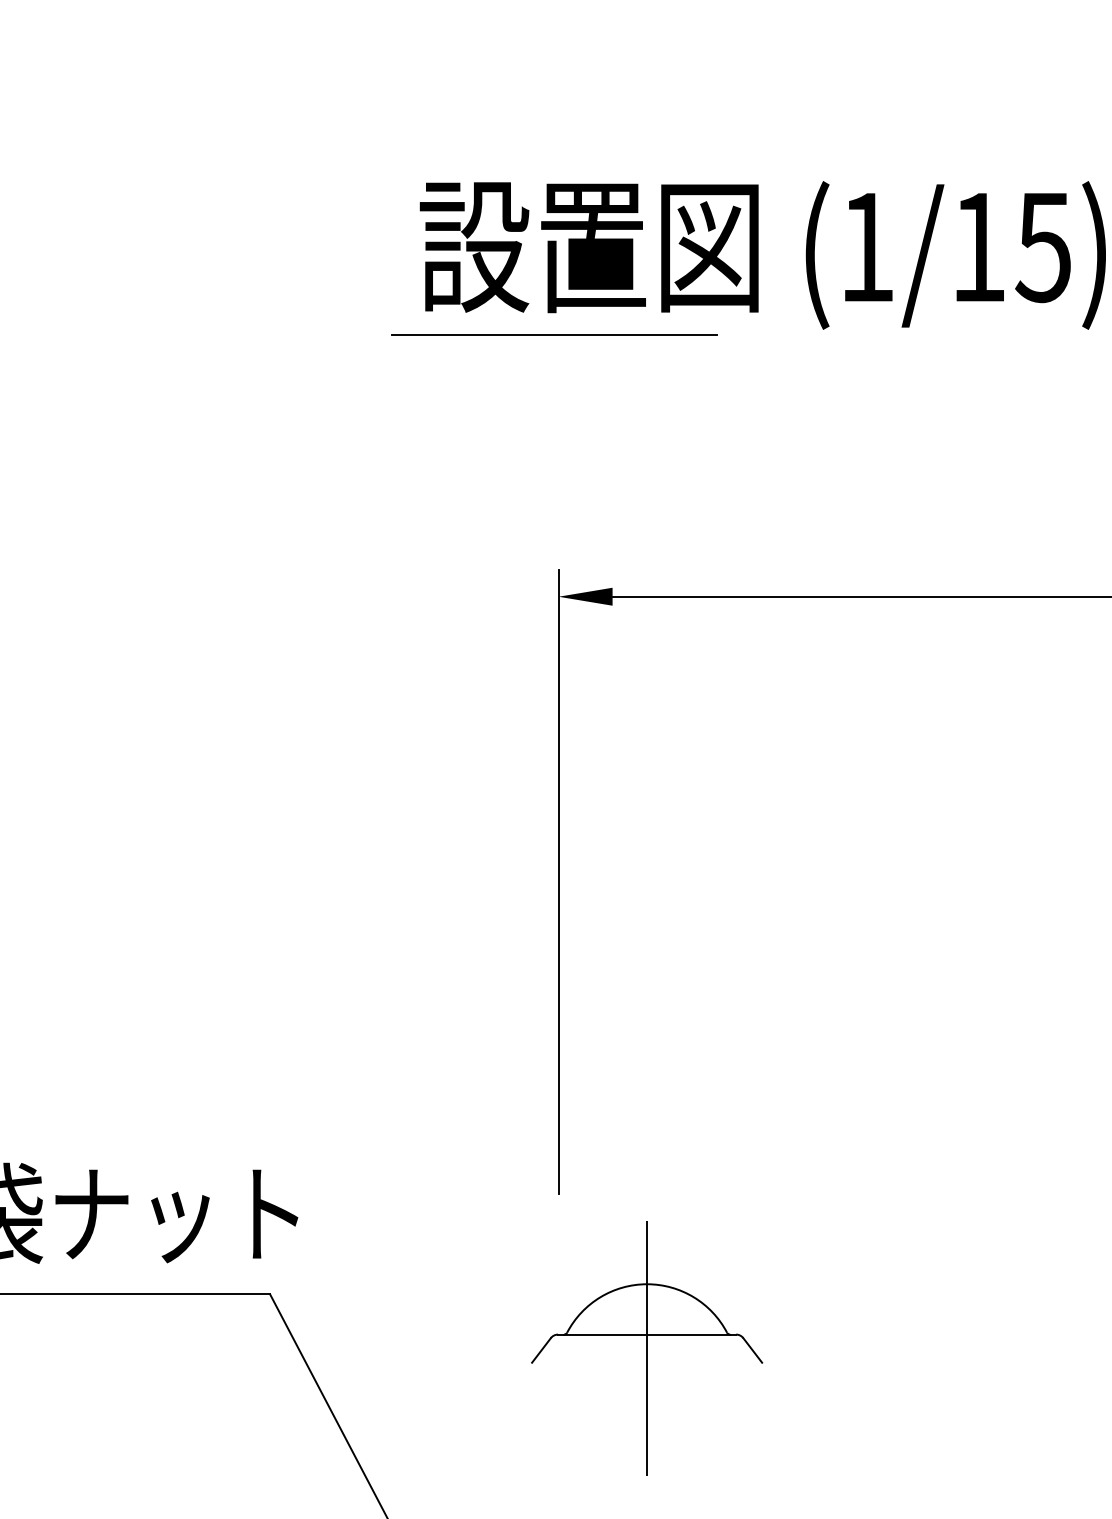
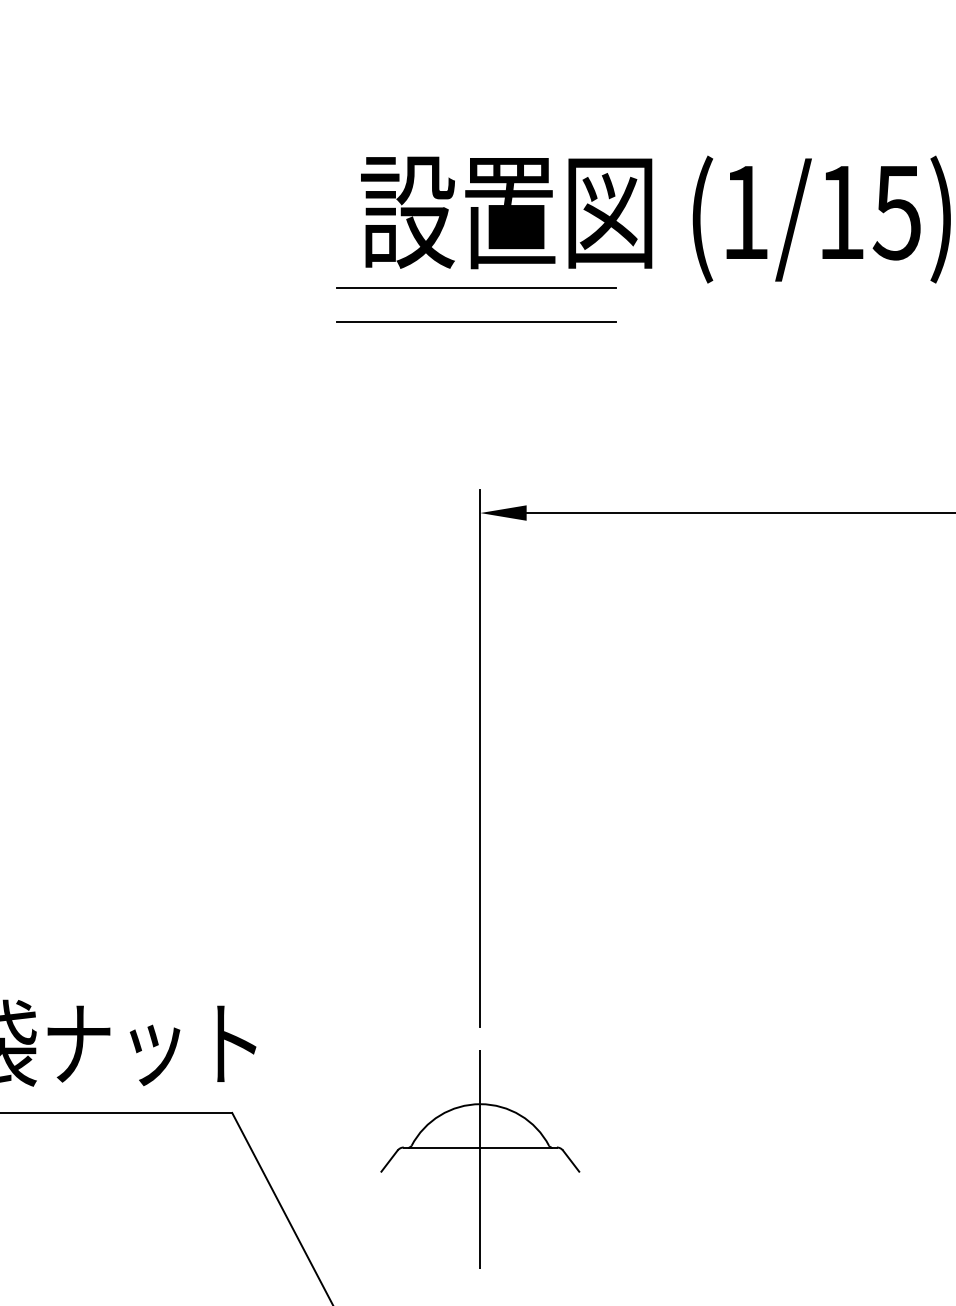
line: (554, 373) -> (476, 321), added
part: (647, 1348) -> (480, 1159), moved

